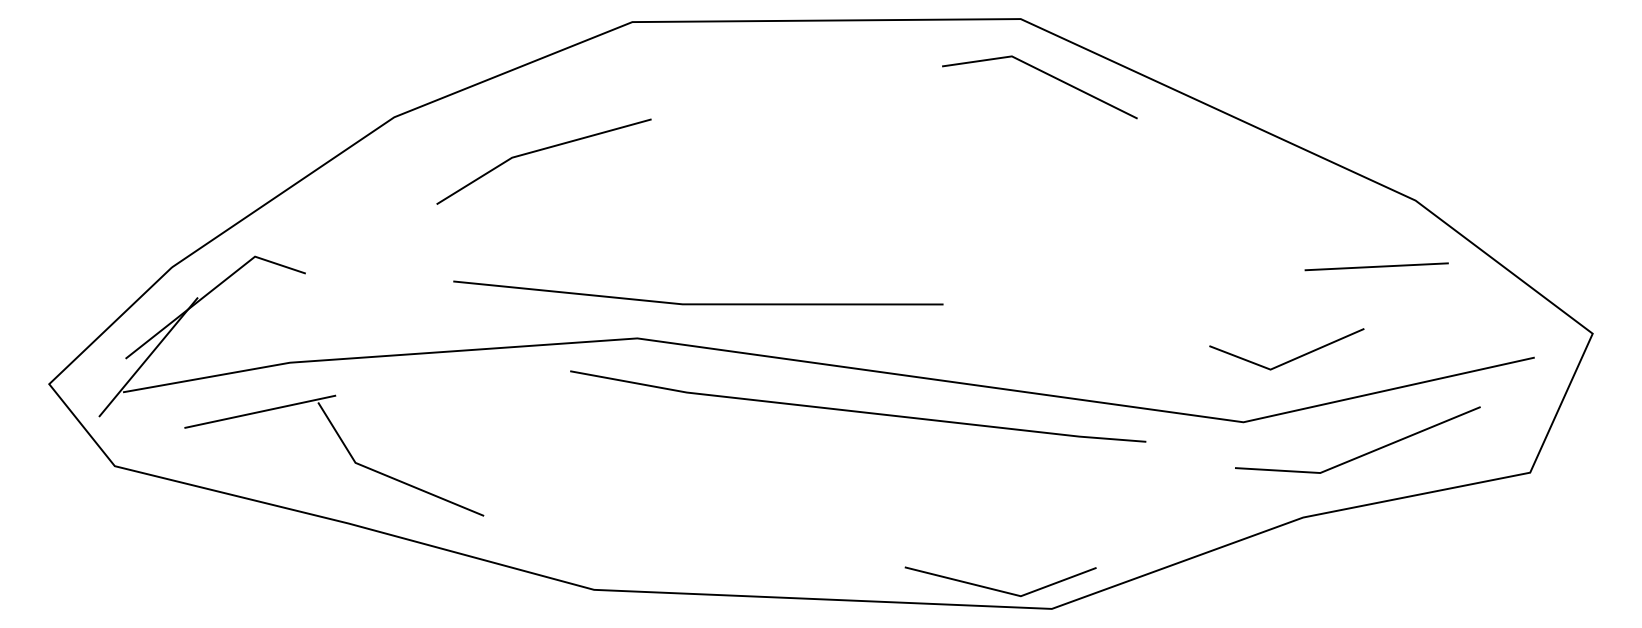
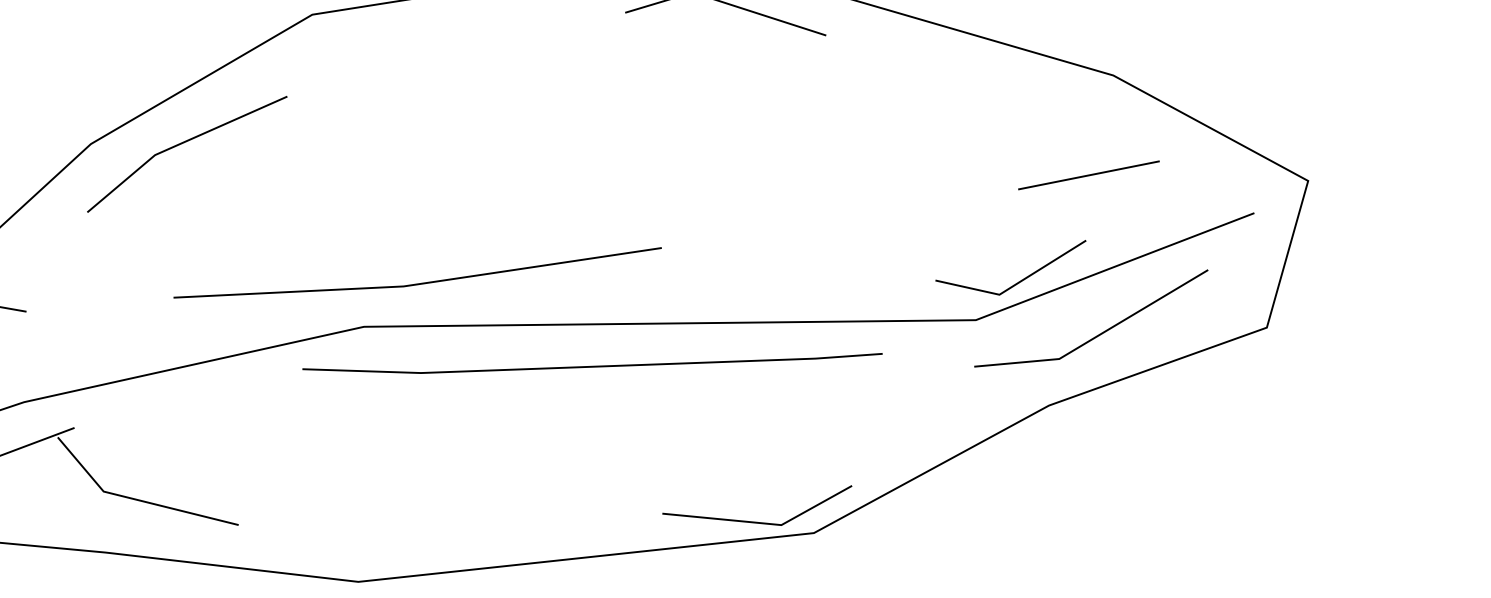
line: (539, 151) -> (181, 144), moved
line: (1376, 266) -> (1088, 175), moved
line: (1291, 359) -> (1018, 281), moved

